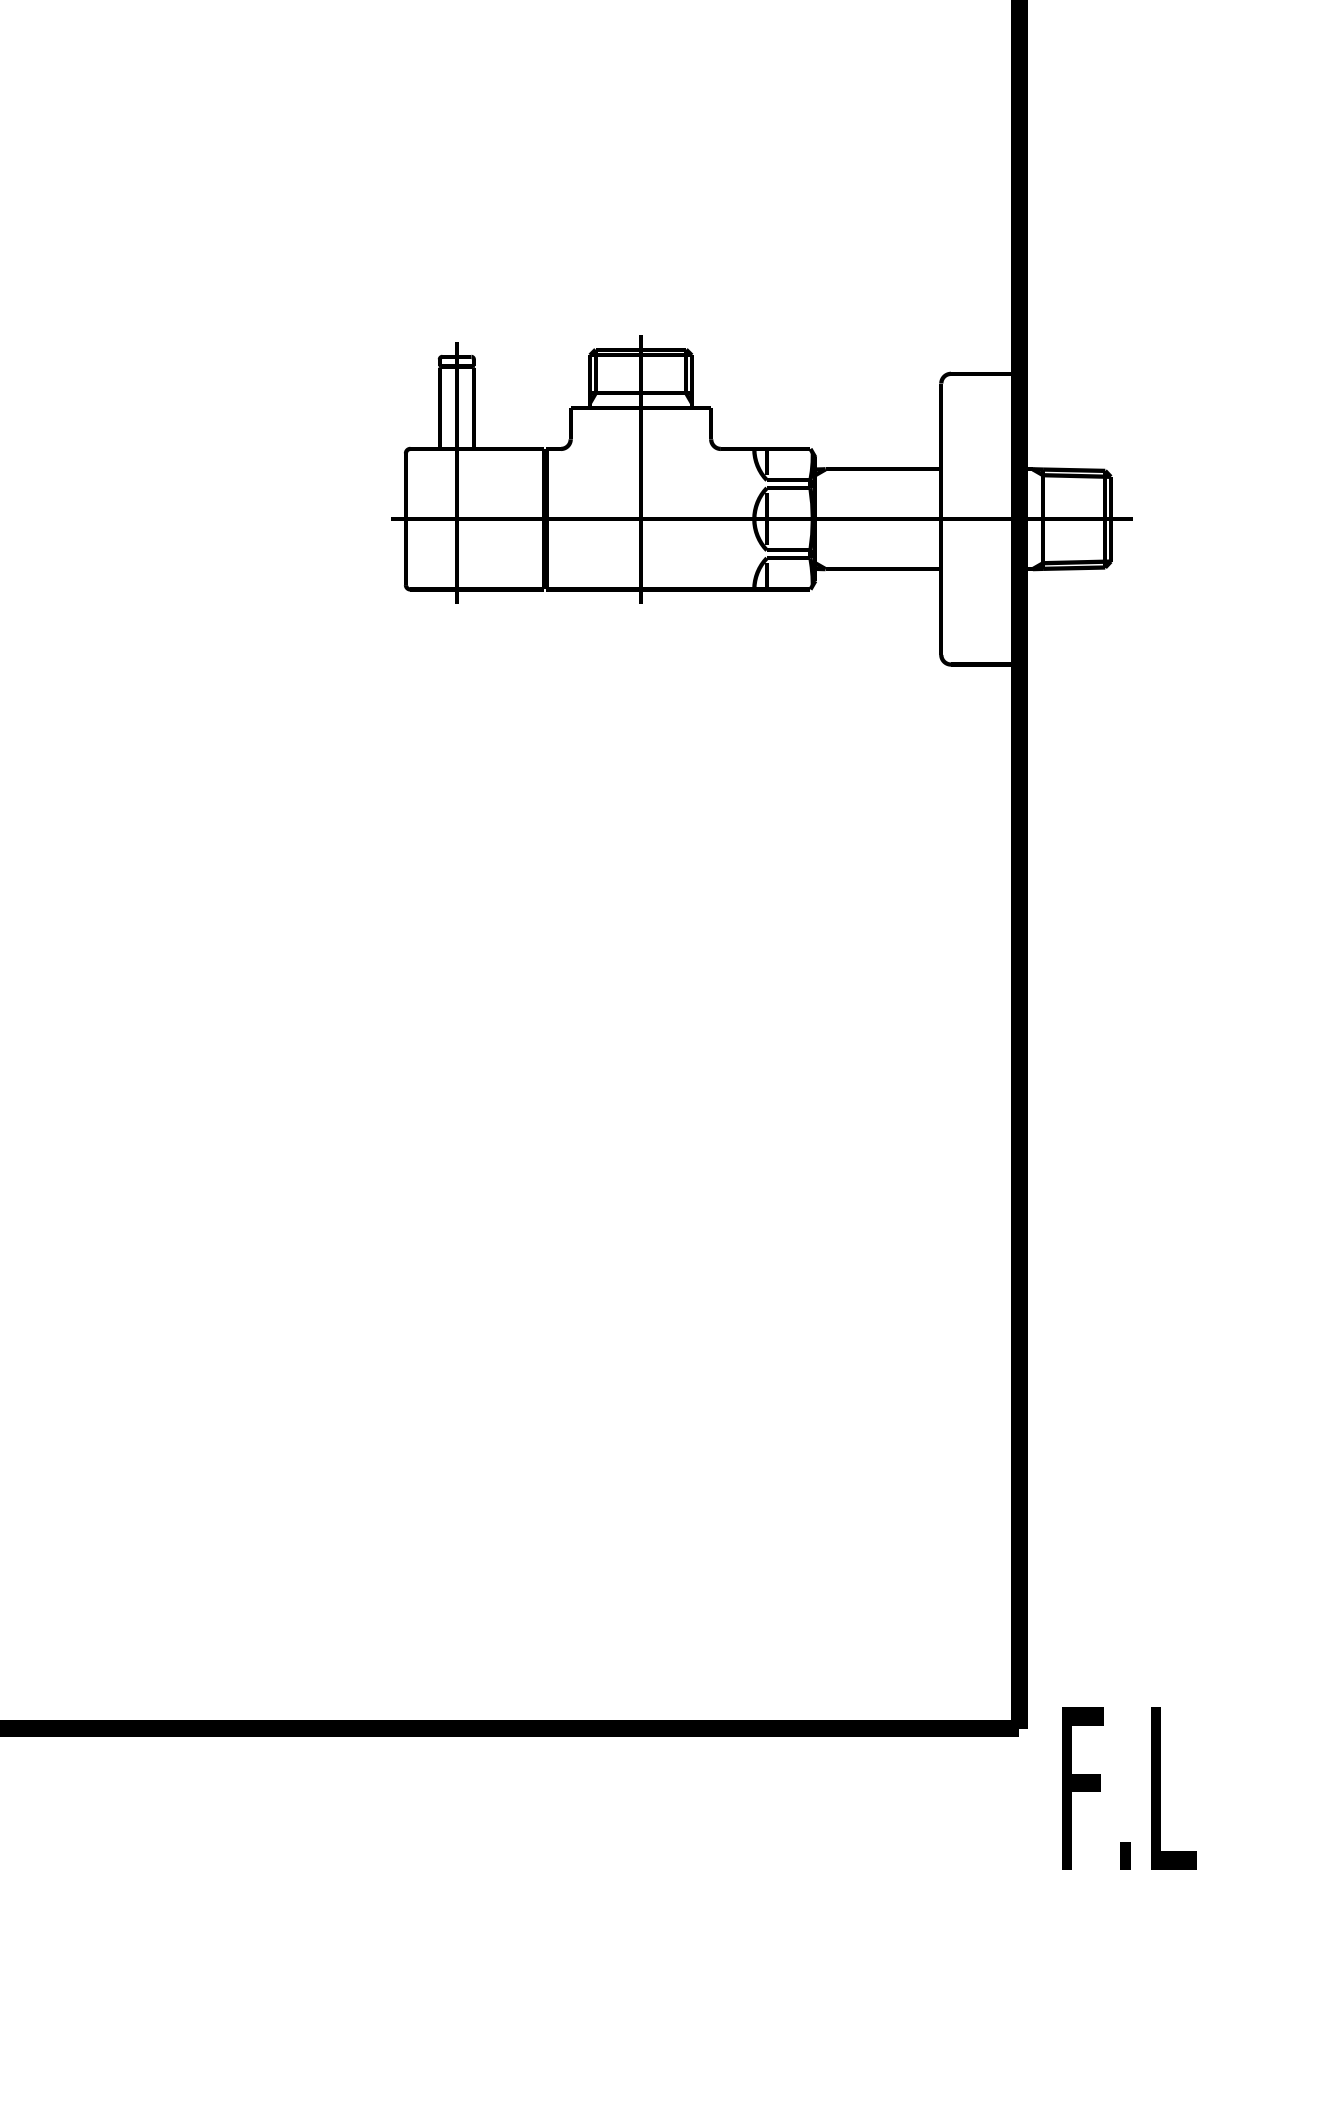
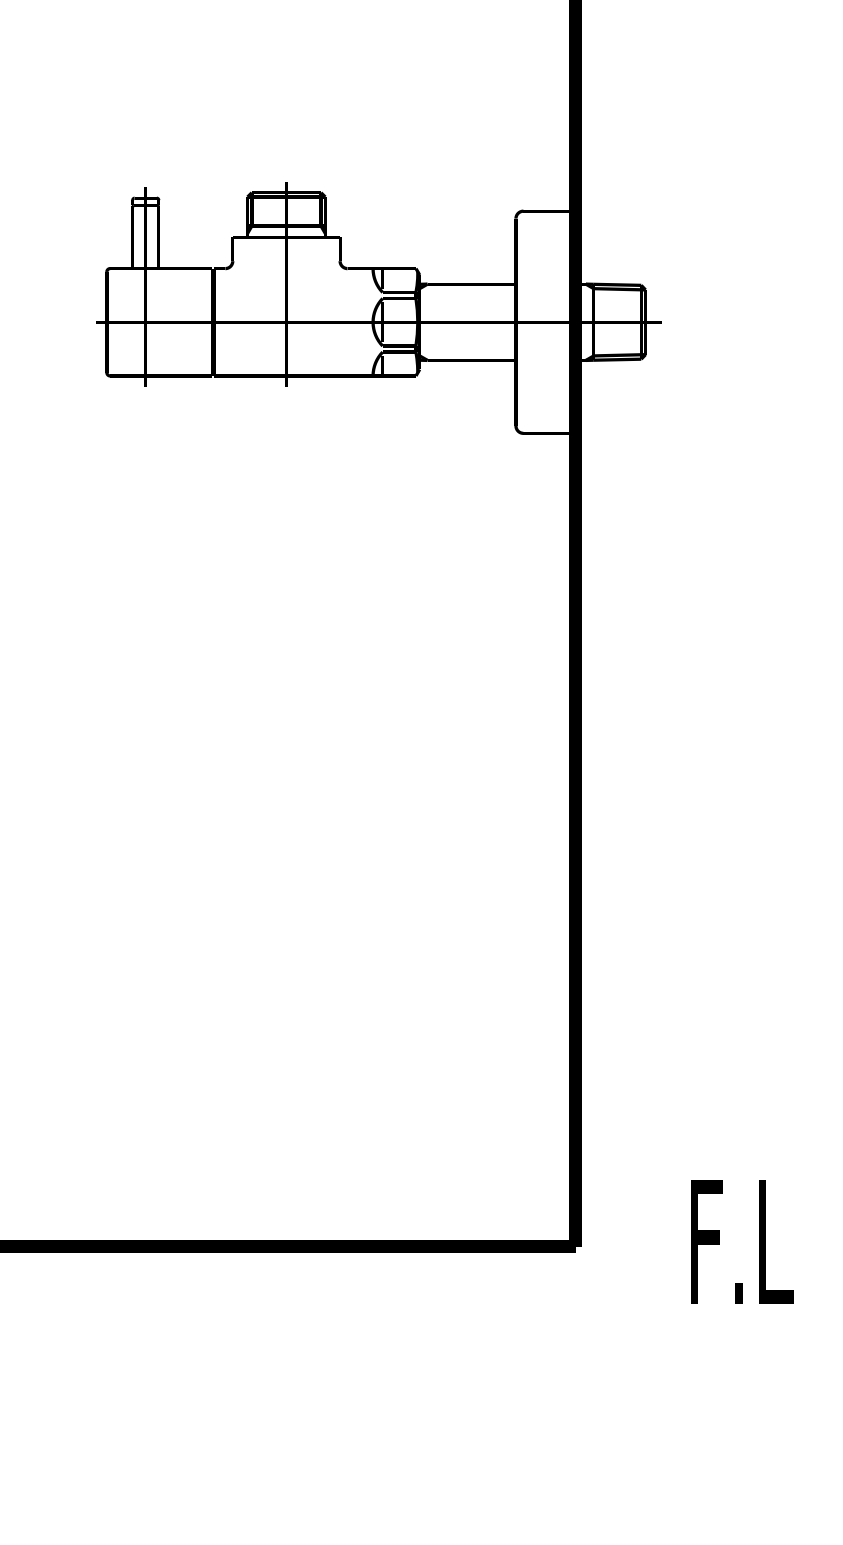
text: (1129, 1788) -> (742, 1241), moved

